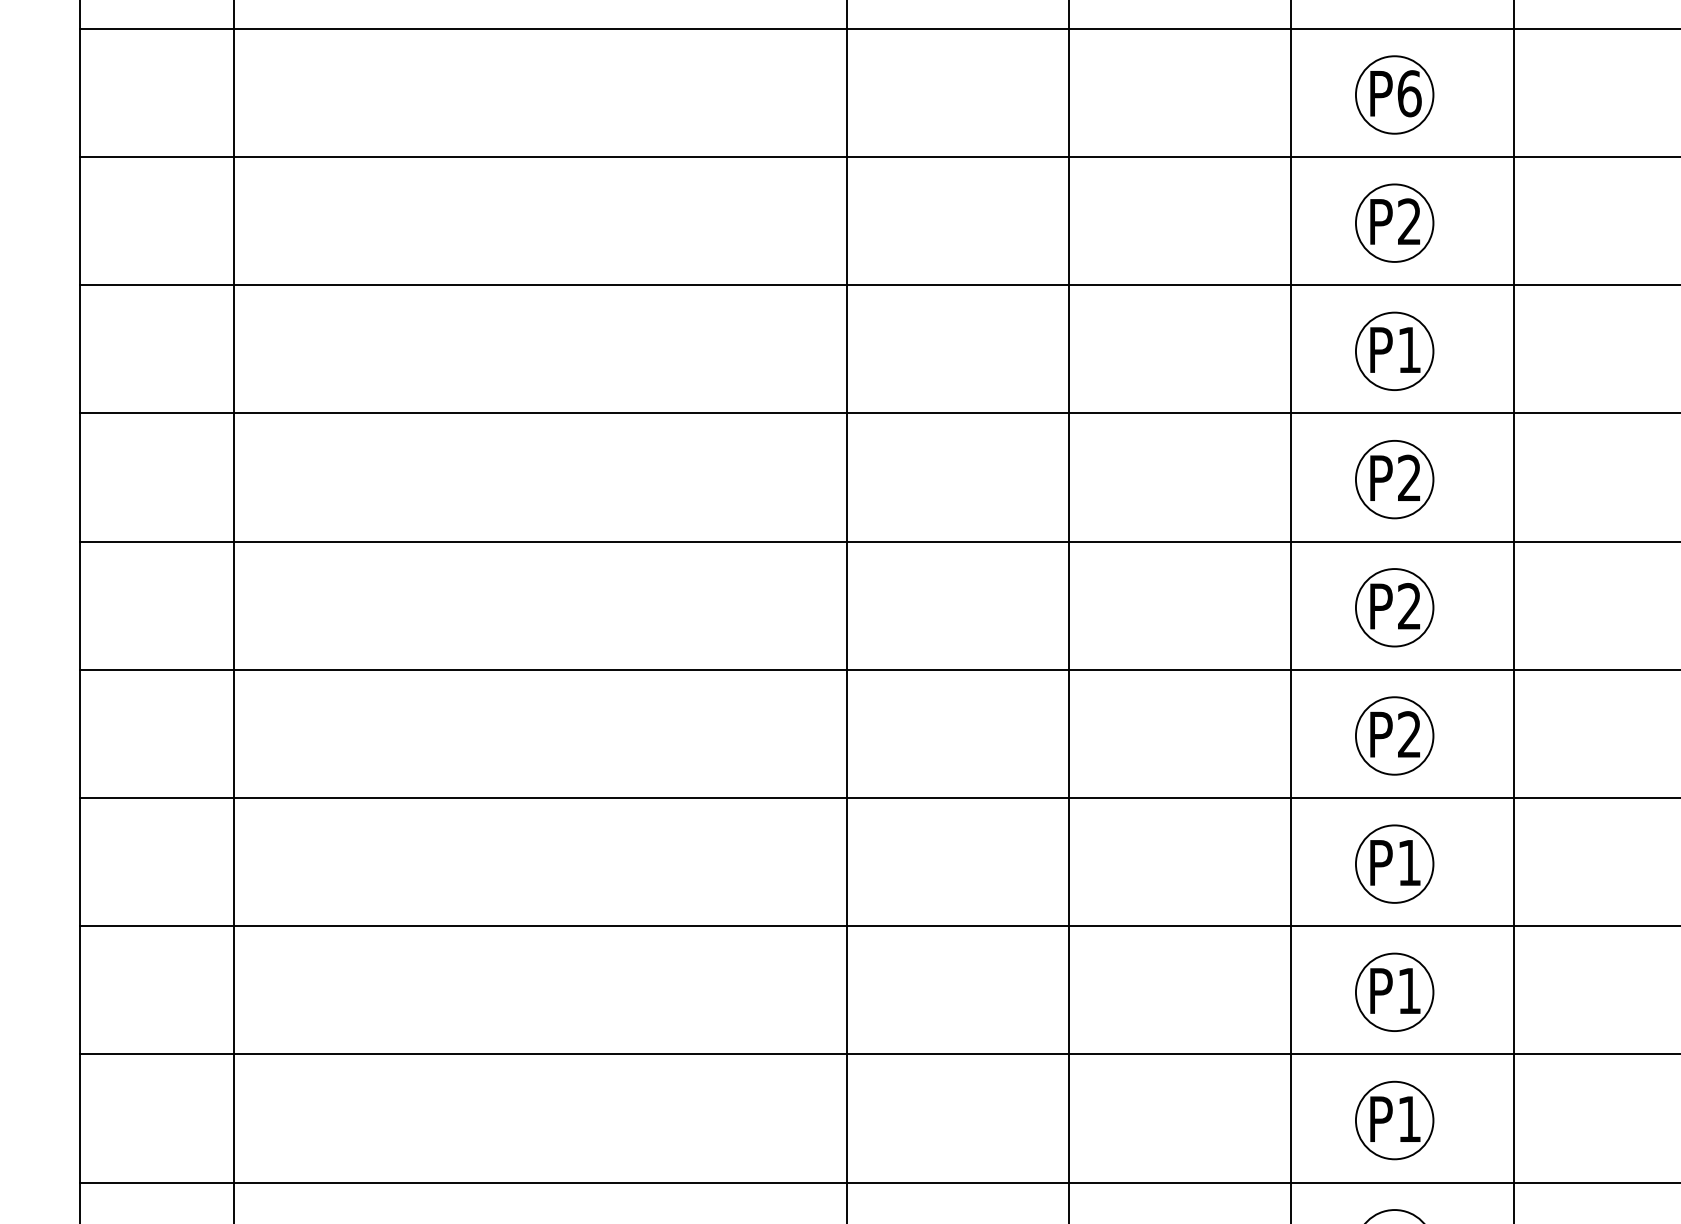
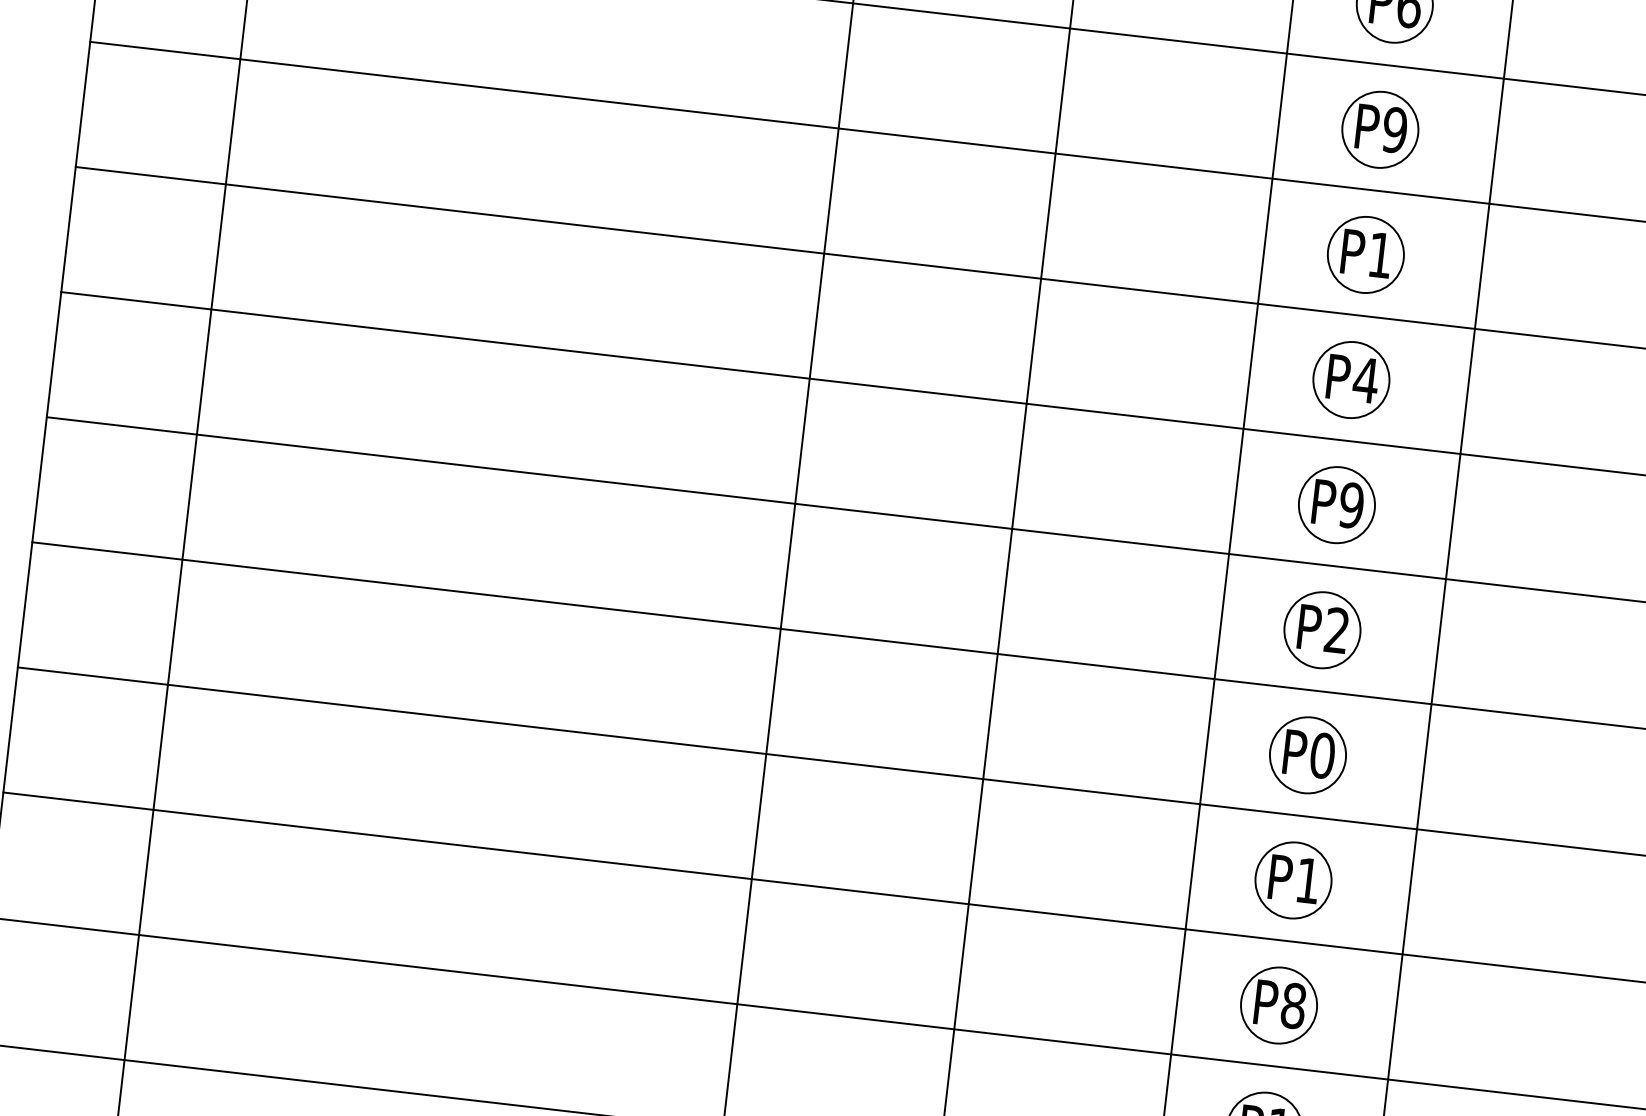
text: (1409, 221) -> (1395, 129), P2 -> P9
text: (1409, 477) -> (1366, 379), P2 -> P4
text: (1409, 606) -> (1351, 505), P2 -> P9
text: (1409, 862) -> (1322, 755), P1 -> P0
text: (1409, 1118) -> (1293, 1005), P1 -> P8

